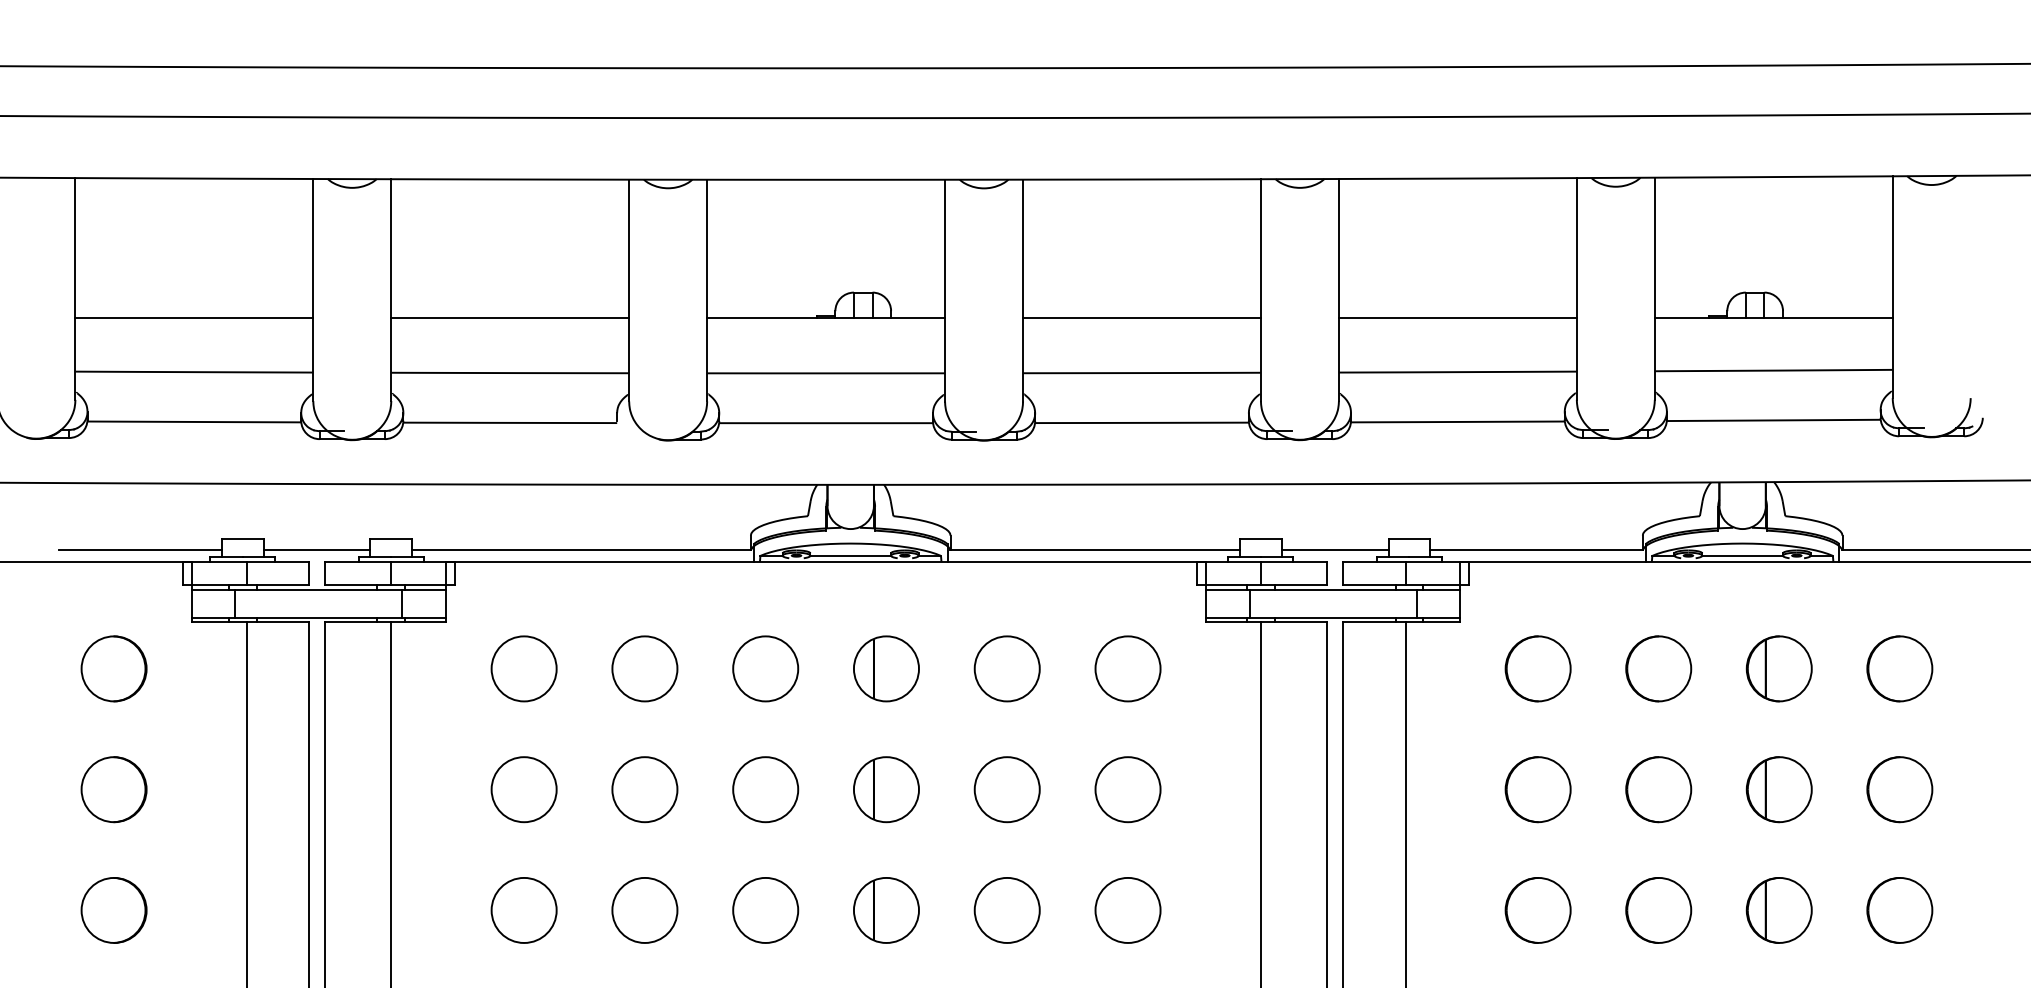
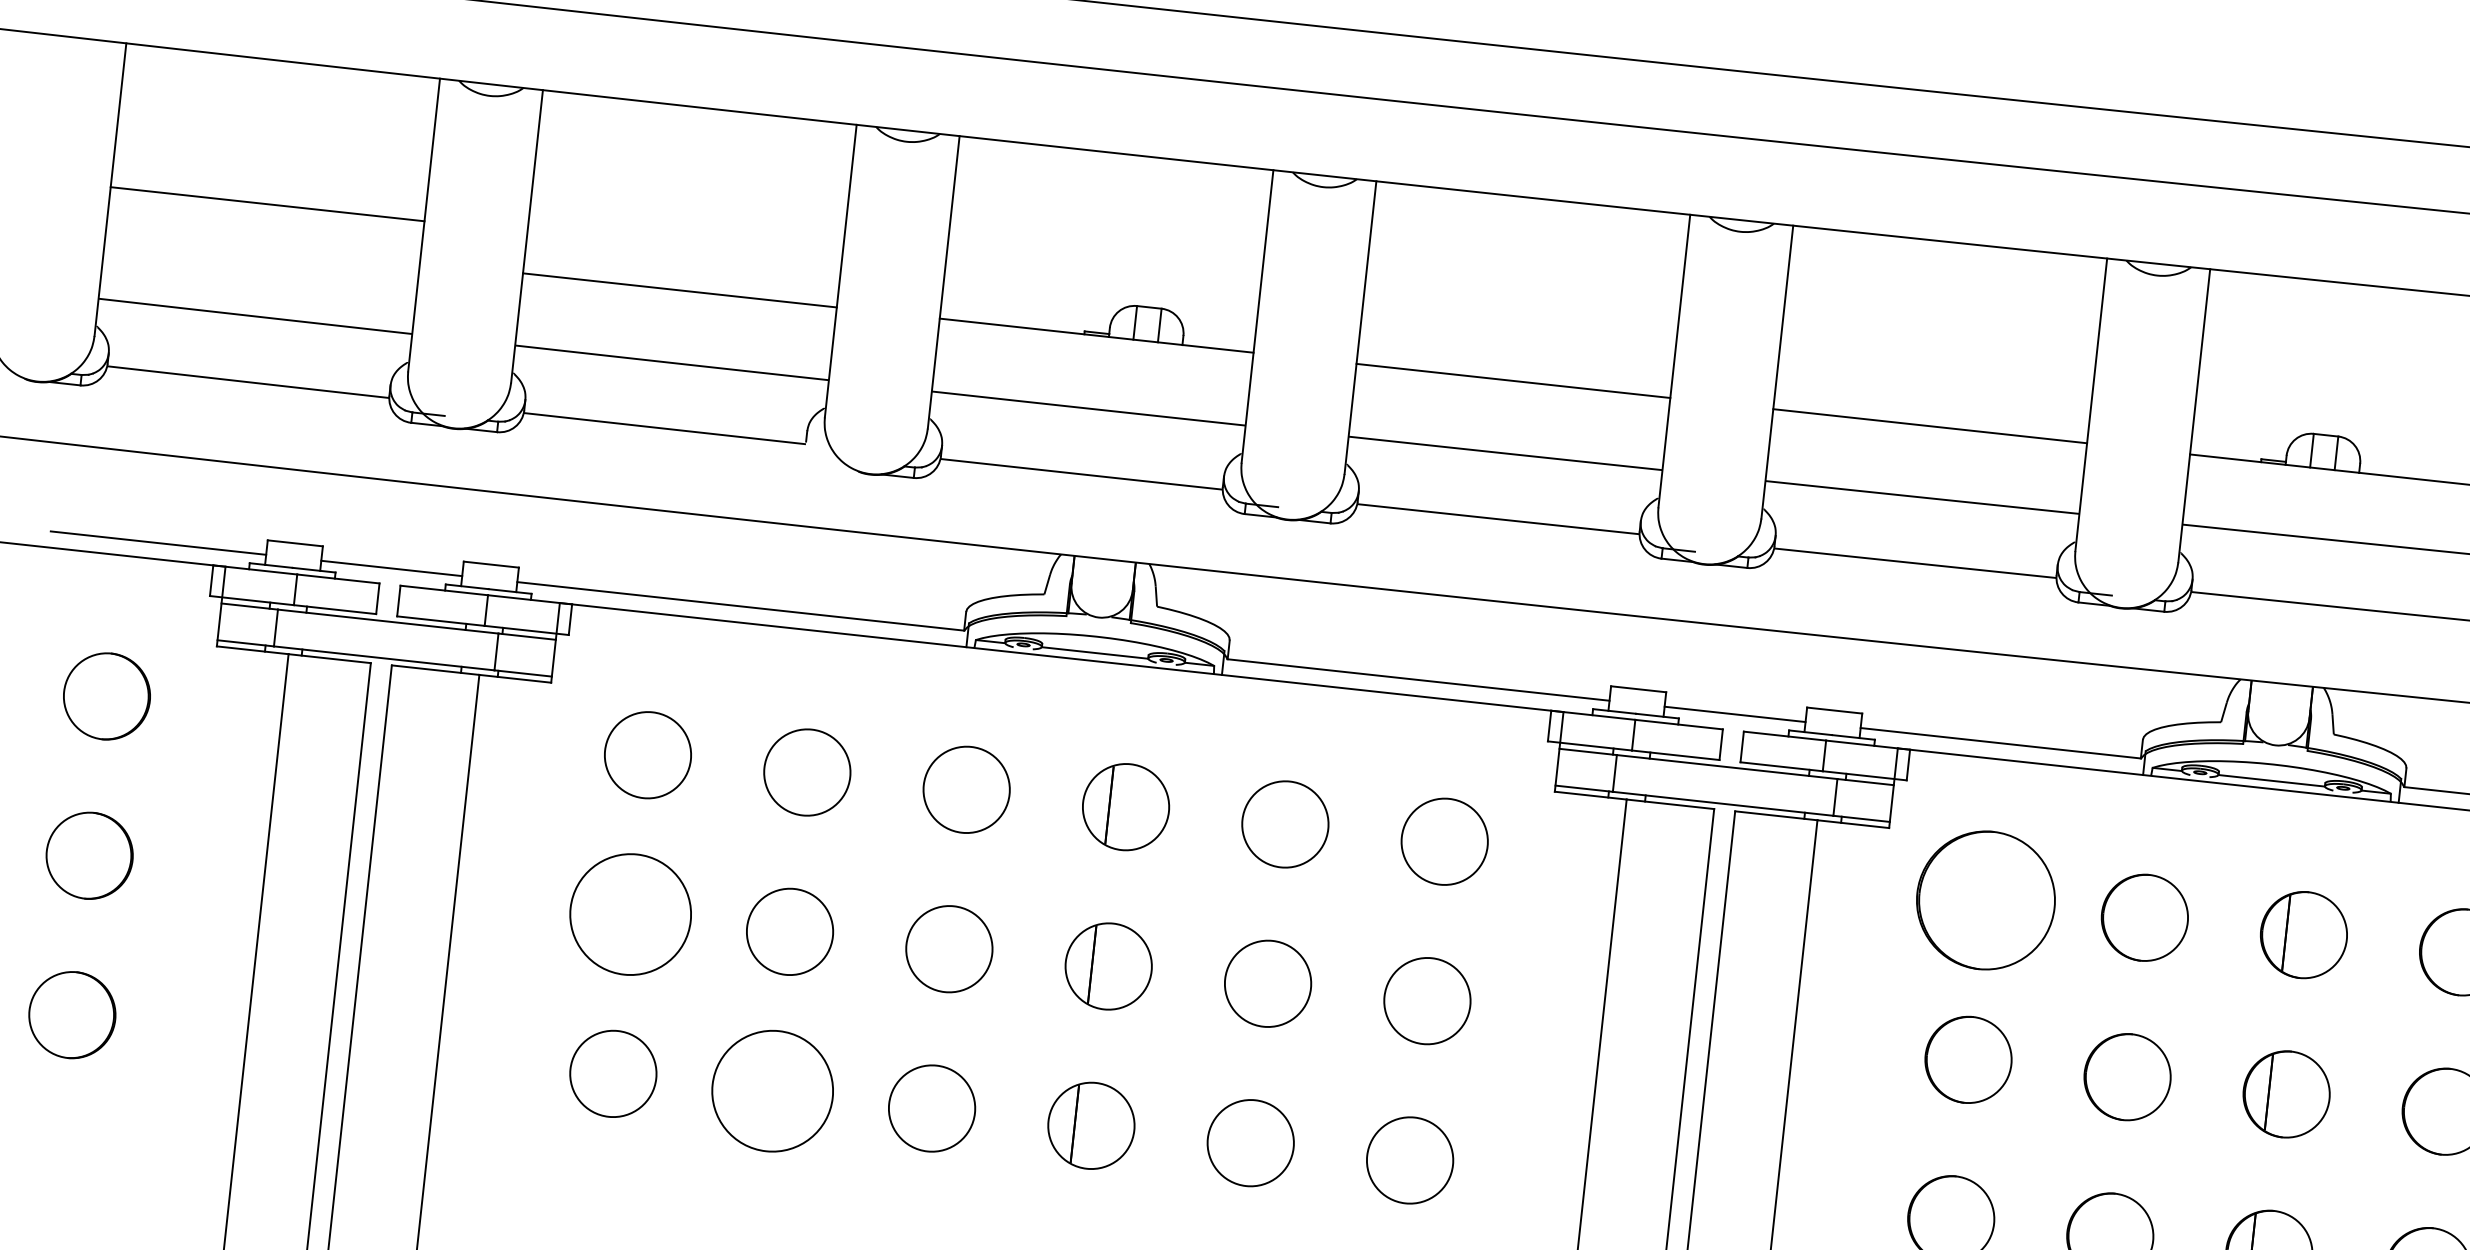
line: (194, 318) -> (267, 204), moved
part: (1537, 668) -> (1985, 899), size x1.6
circle: (523, 789) -> (629, 914), size x1.4
circle: (644, 910) -> (772, 1091), size x1.4

